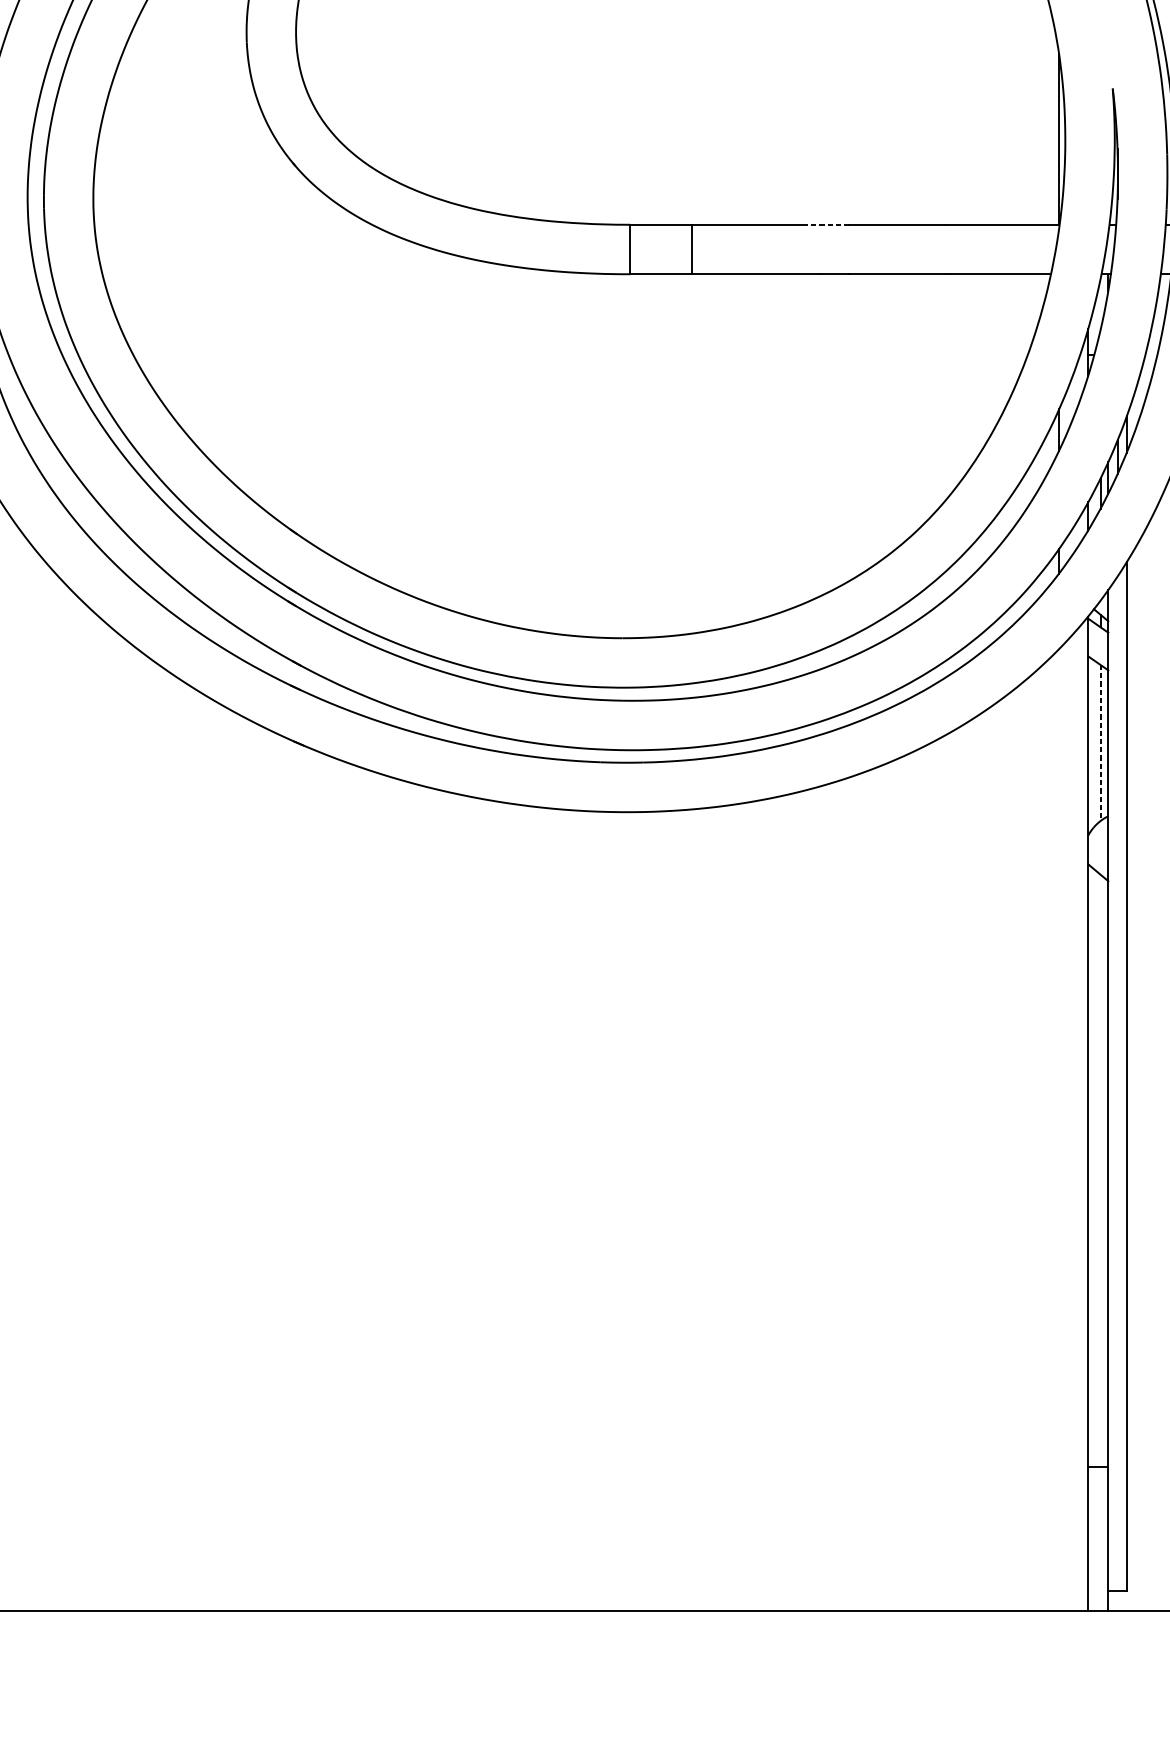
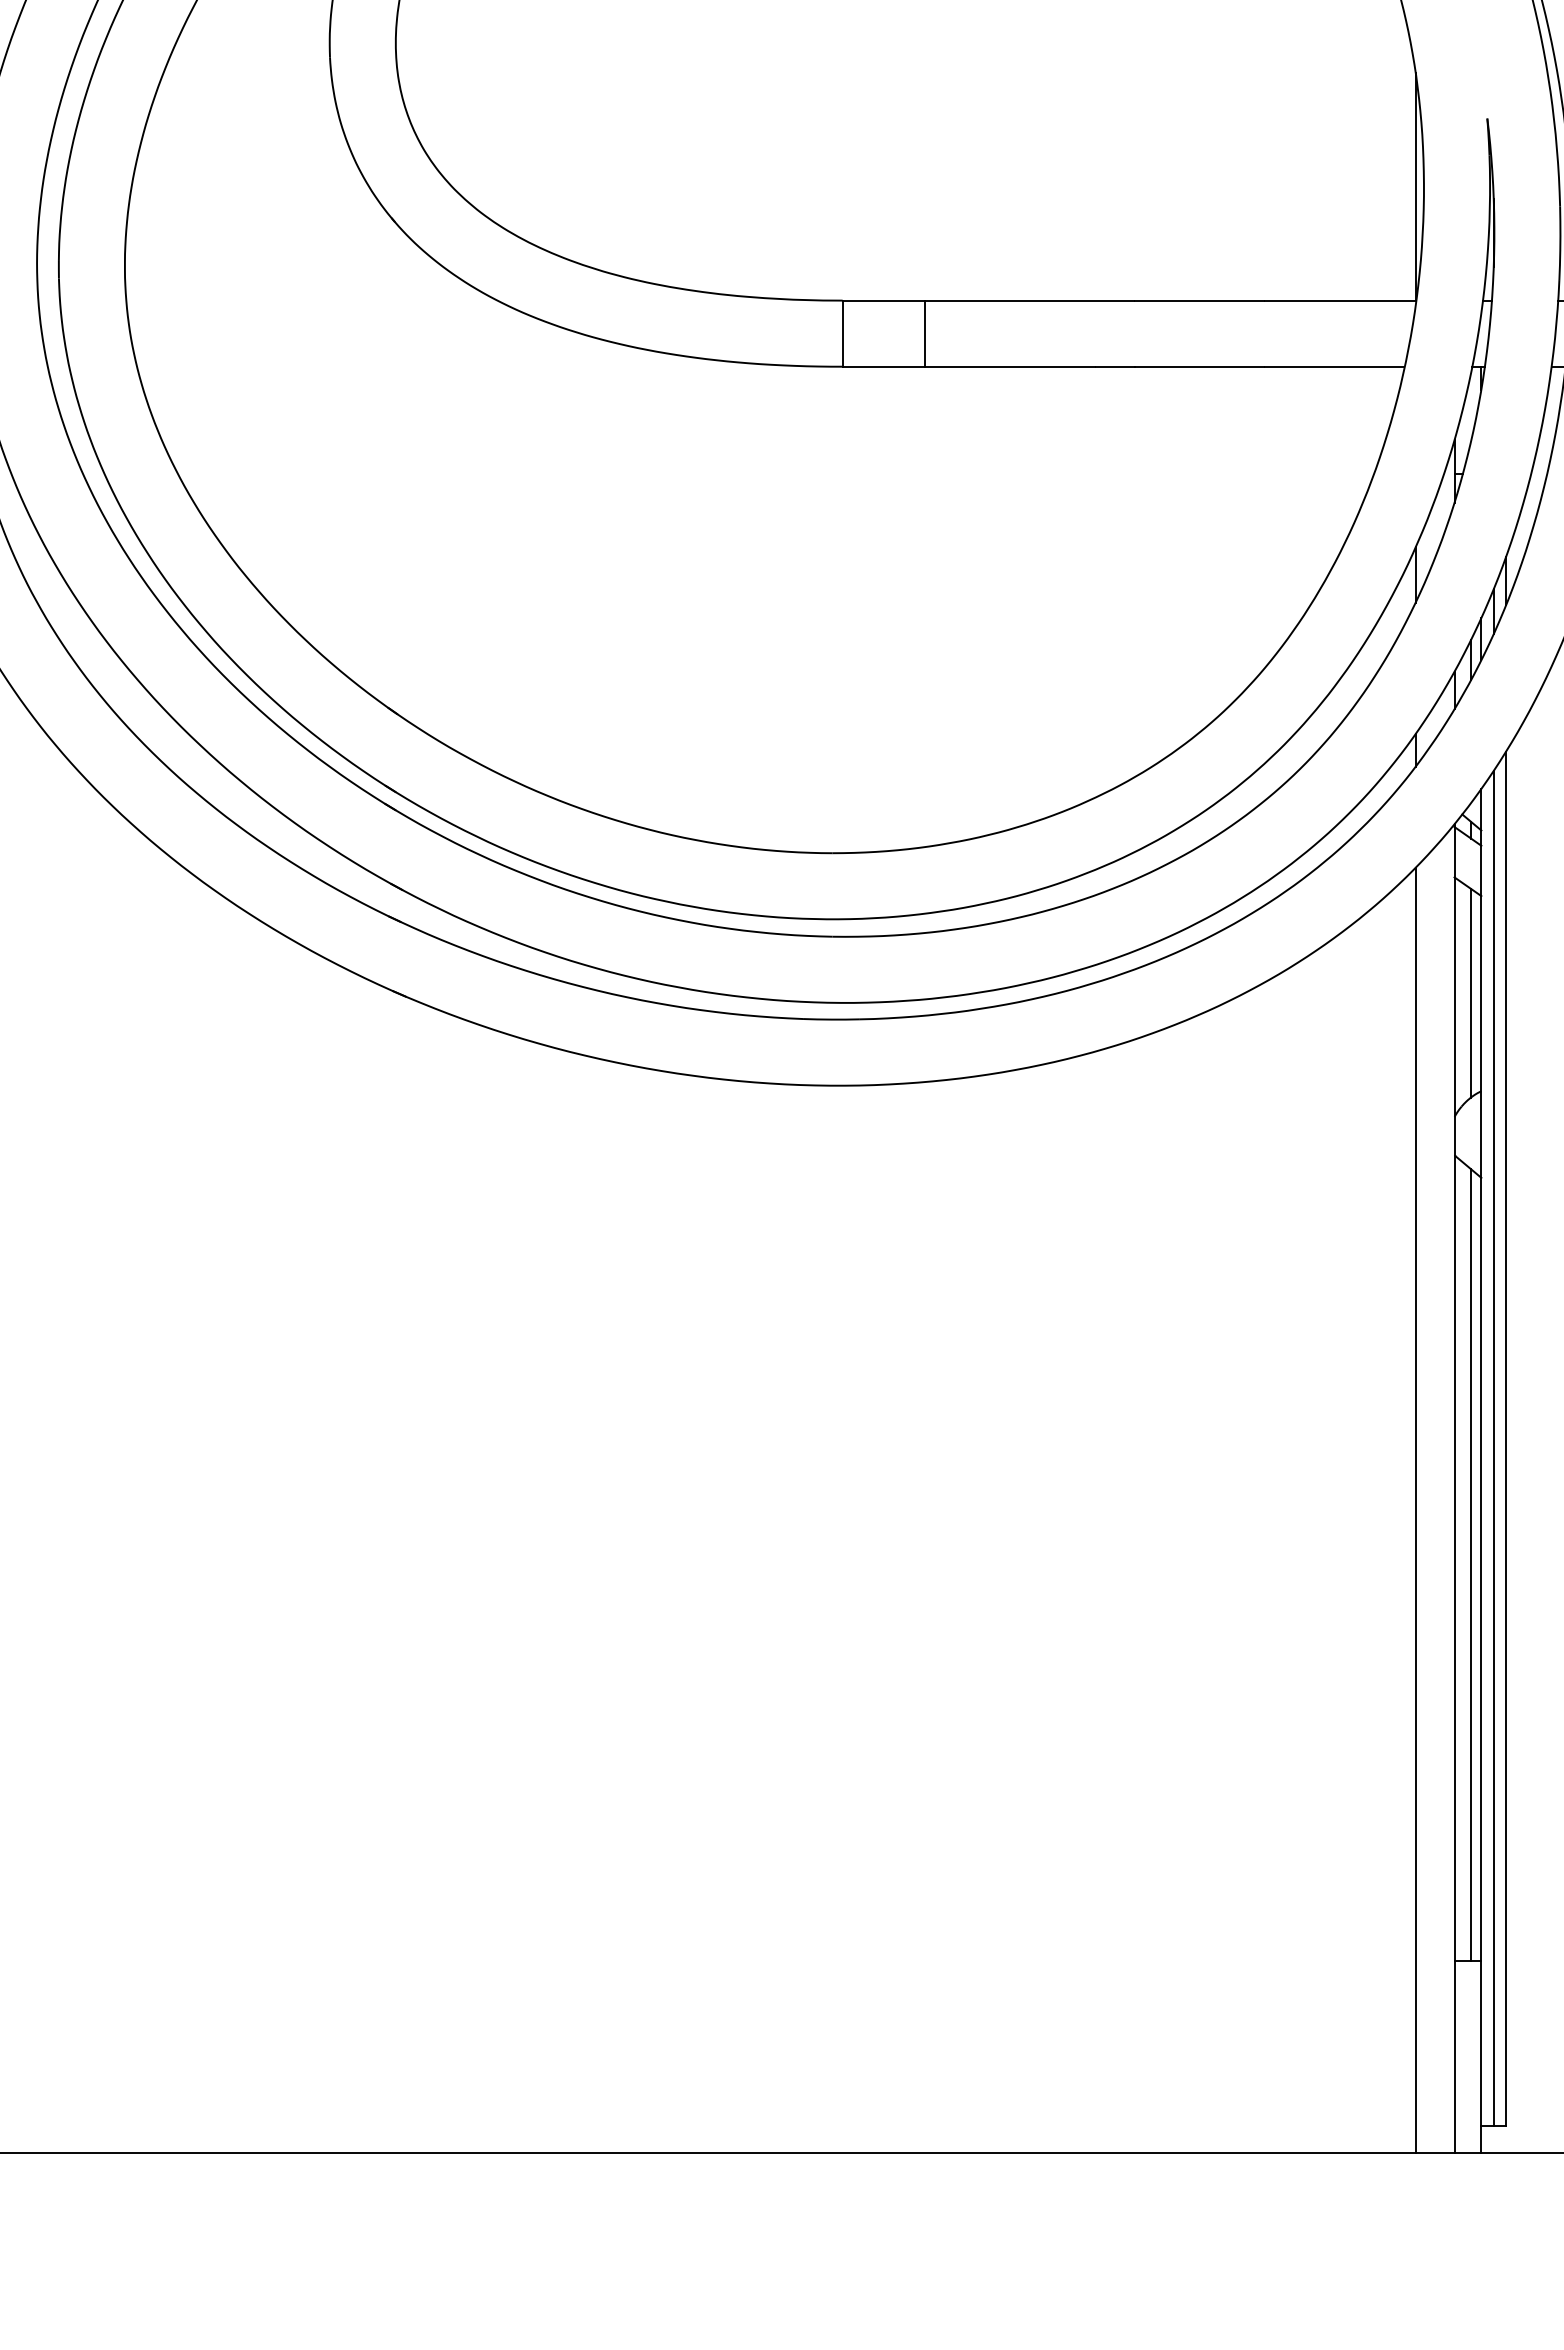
line: (826, 224) -> (1104, 300), dashed -> solid
line: (1100, 743) -> (1471, 993), dashed -> solid
line: (1117, 1083) -> (1493, 1448), added
line: (1058, 1129) -> (1415, 1509), added
line: (1100, 1171) -> (1471, 1565), added

